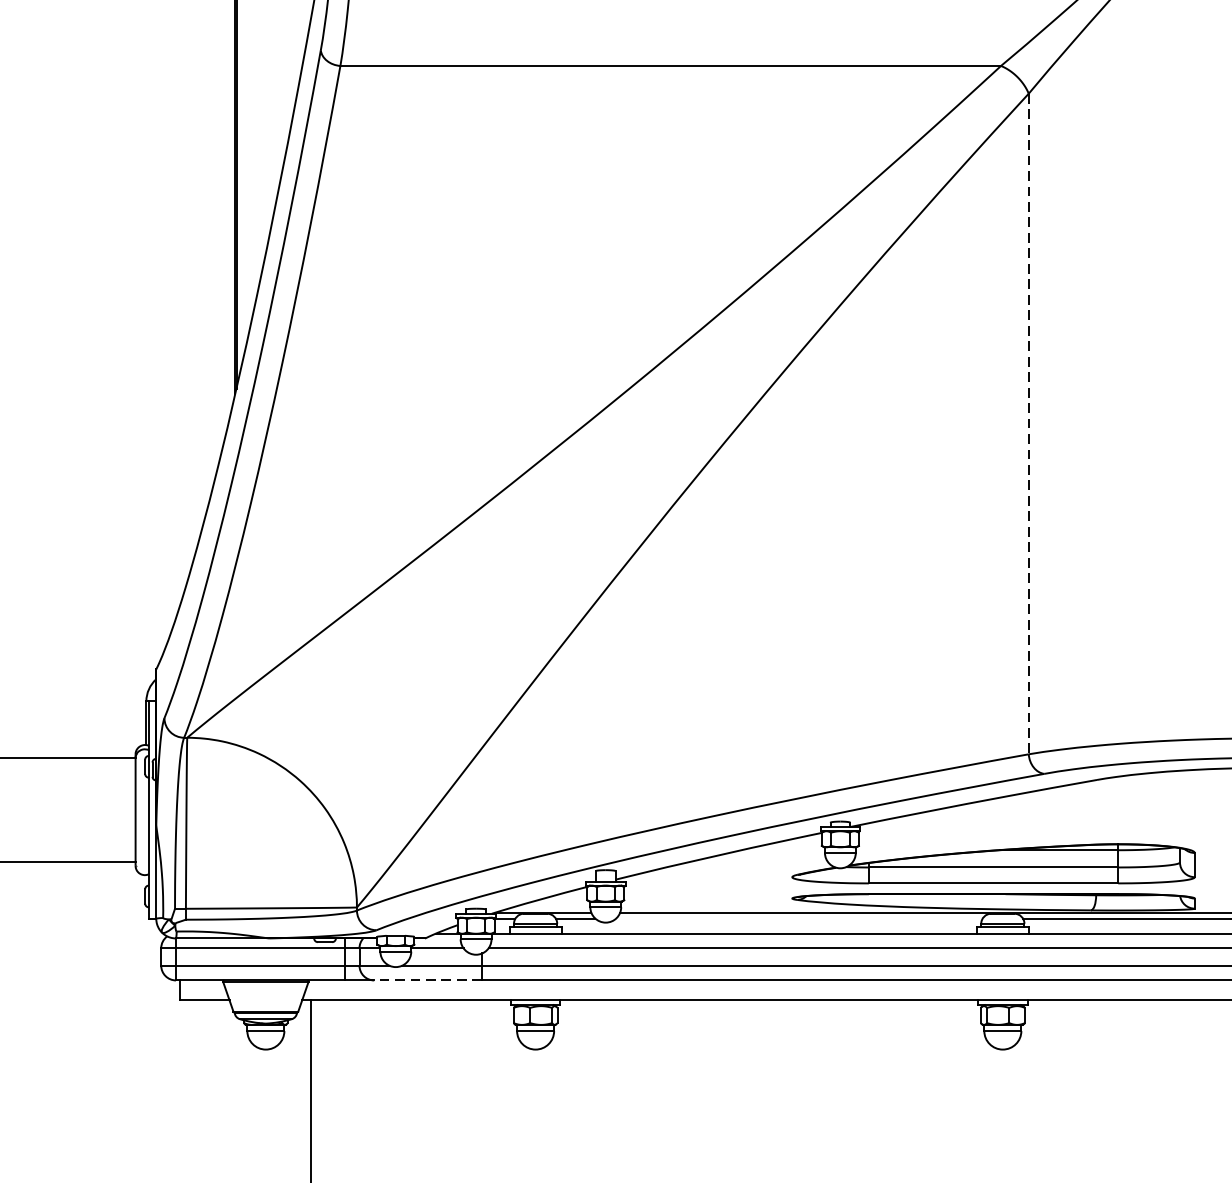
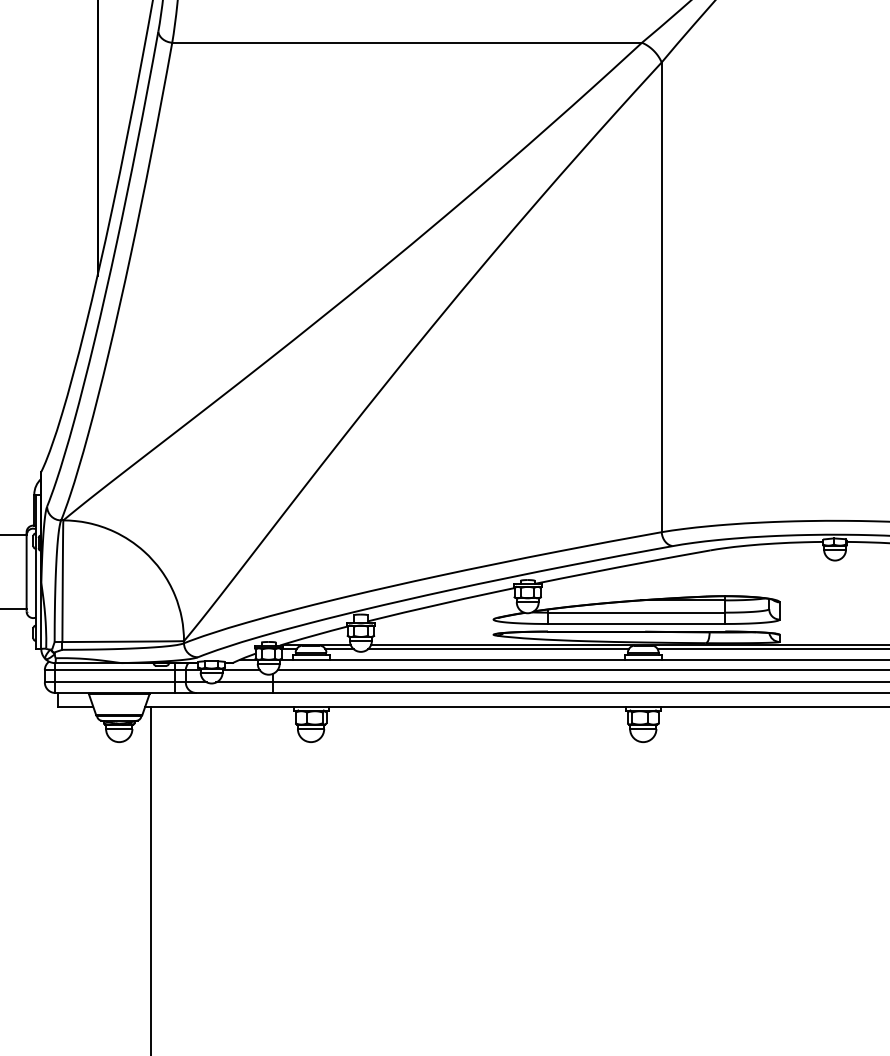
line: (1028, 424) -> (661, 297), dashed -> solid
line: (799, 919) -> (498, 649), added
line: (427, 979) -> (234, 692), dashed -> solid

